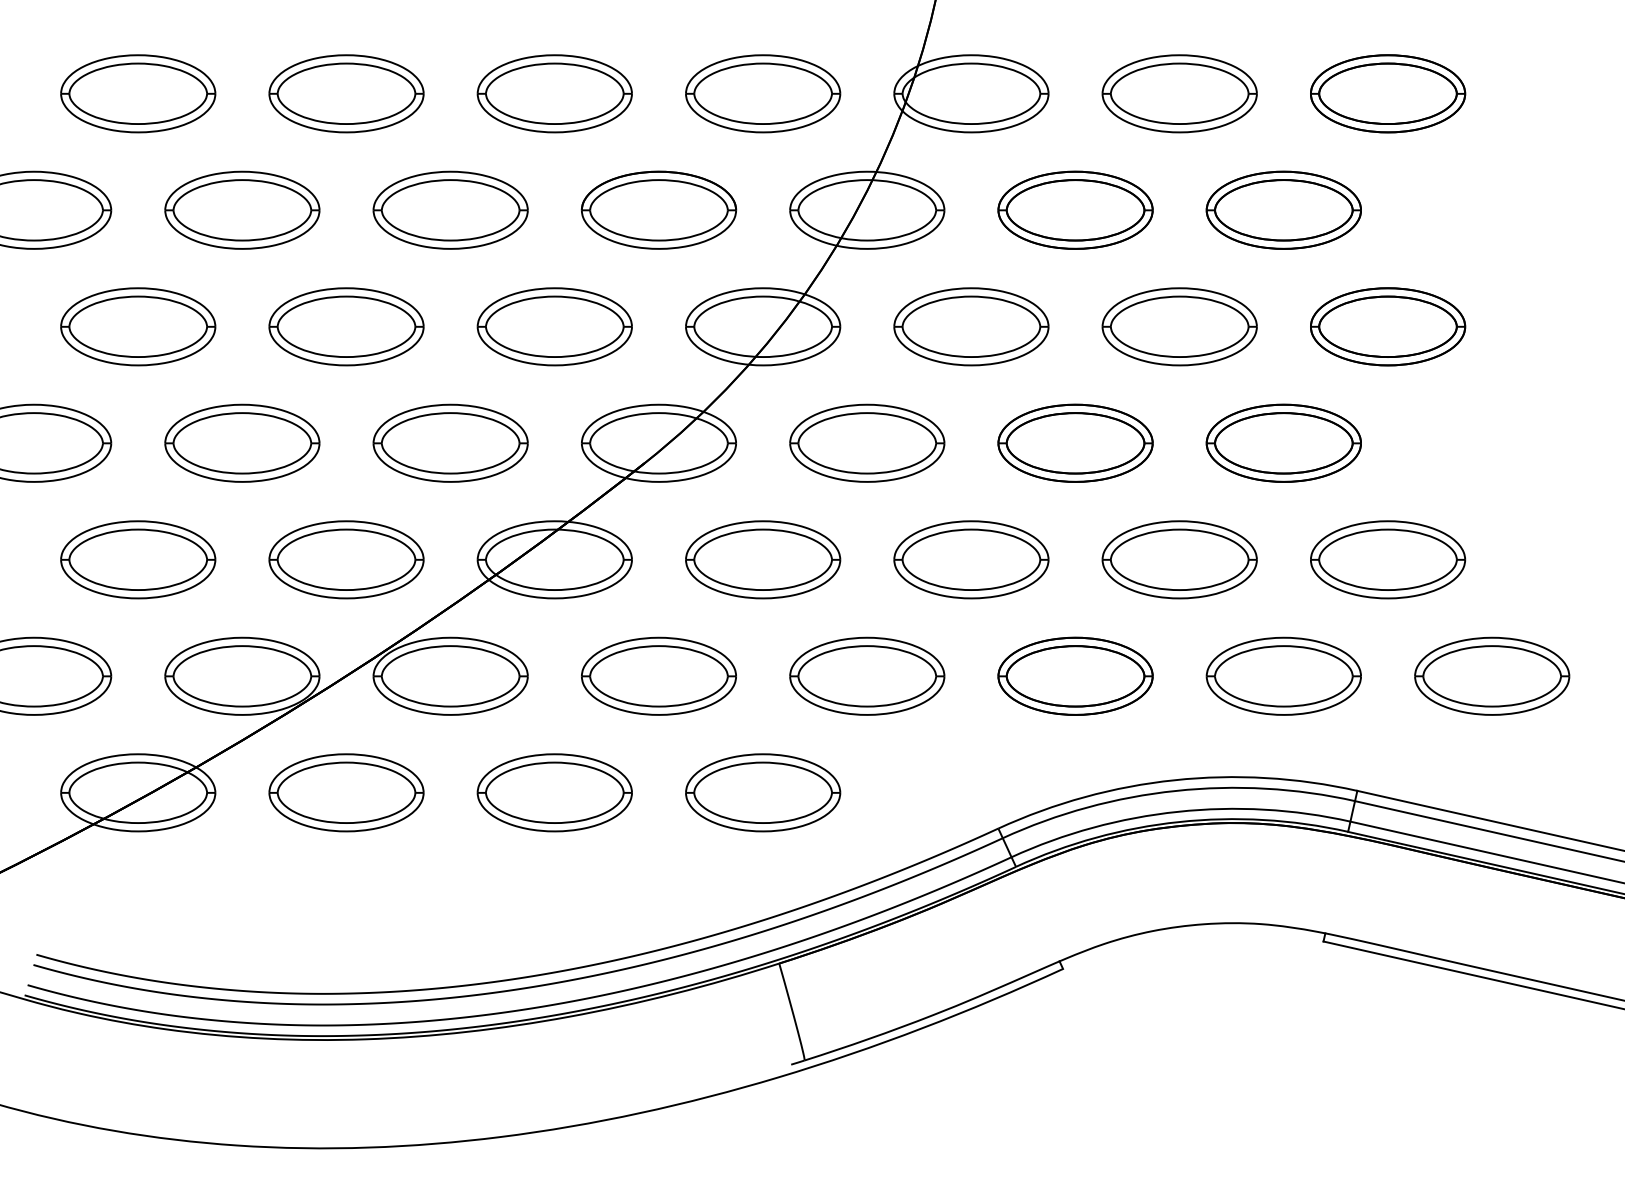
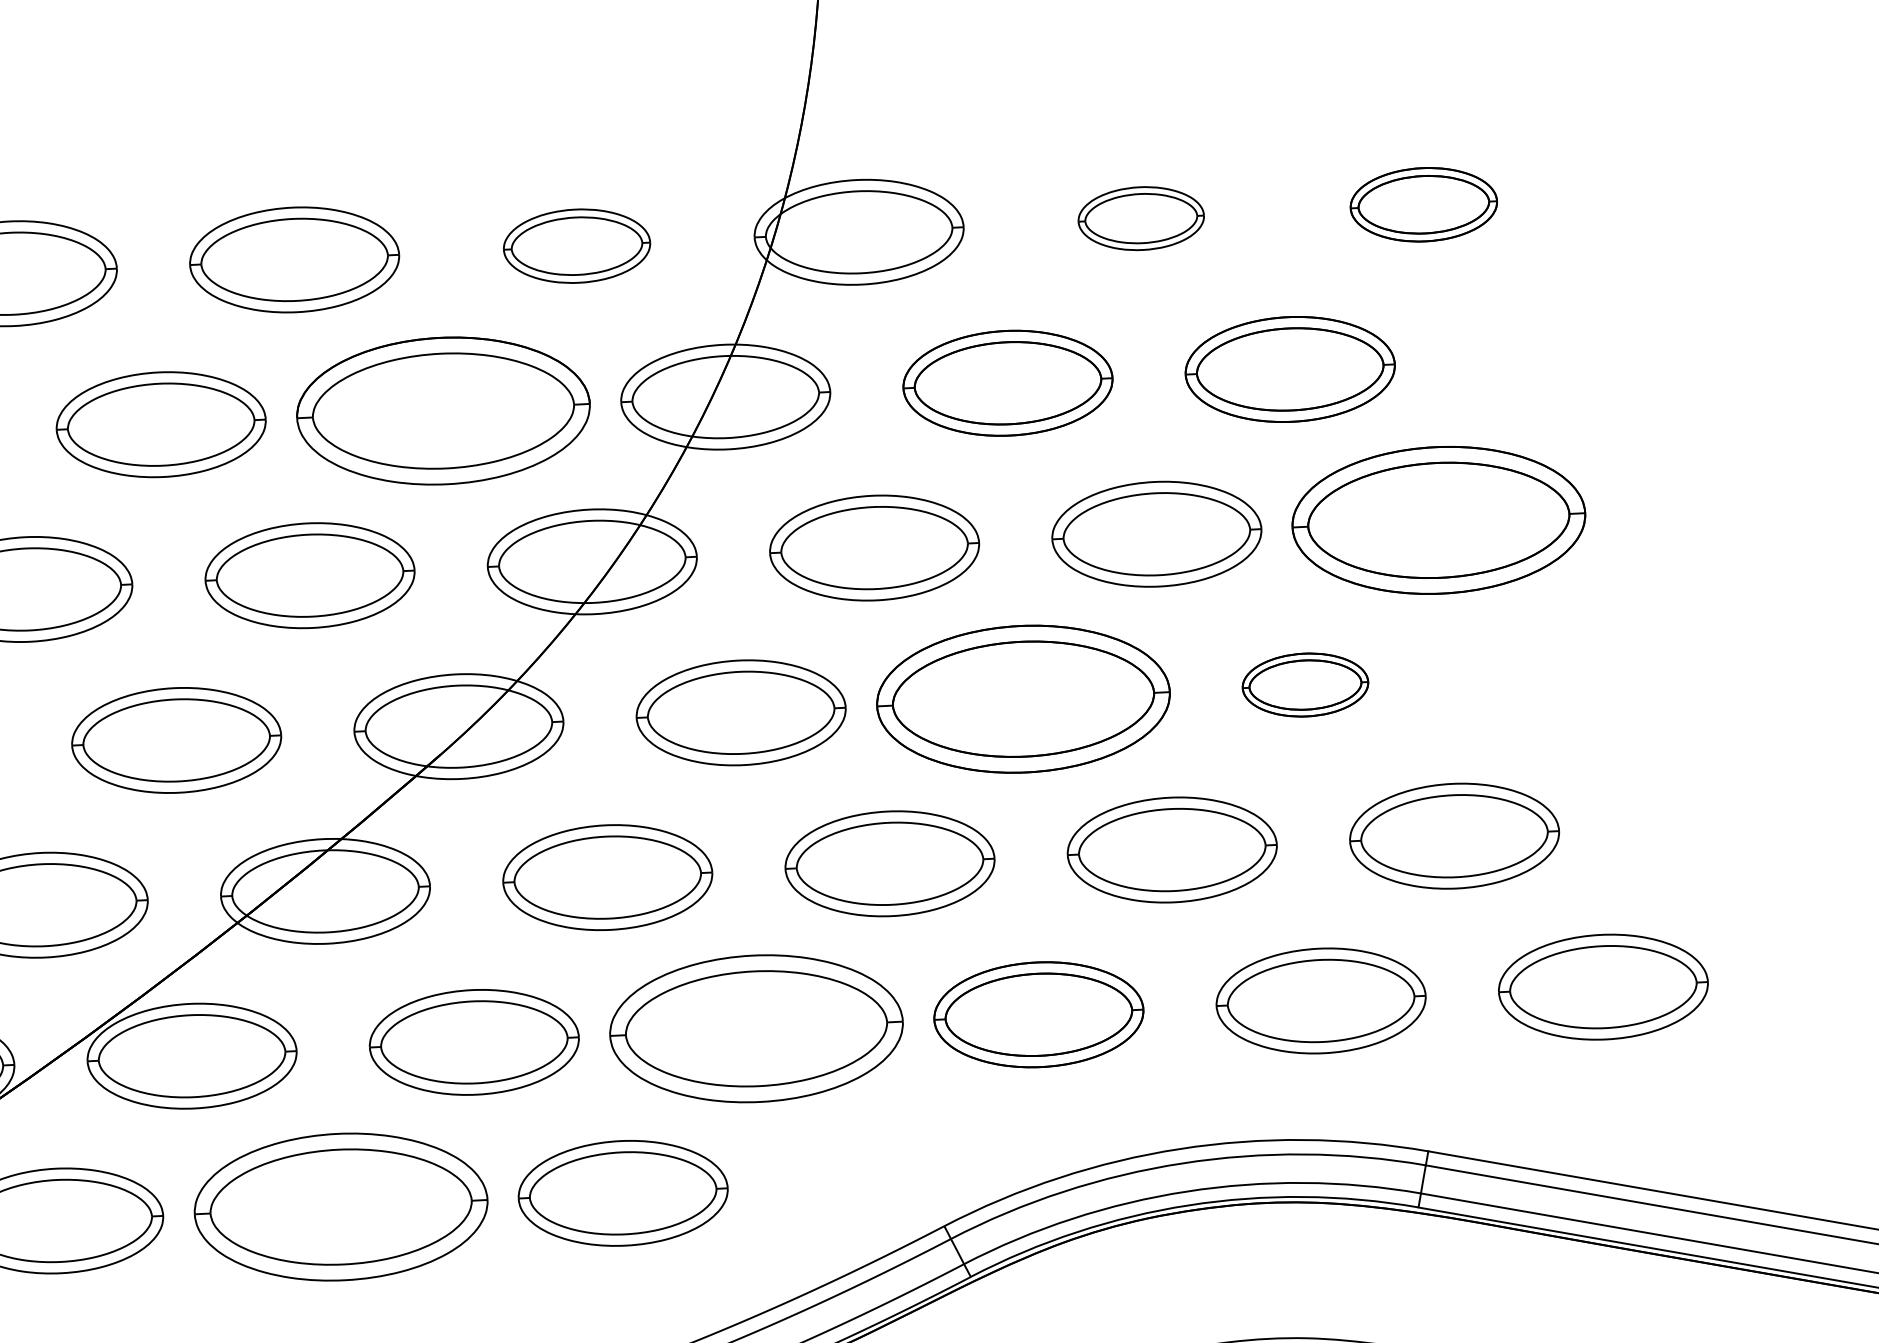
part: (763, 93) -> (577, 245), size x0.7
part: (1179, 93) -> (1141, 218), size x0.6
part: (1388, 93) -> (1424, 204), size x0.7
part: (658, 209) -> (442, 409), size x1.4
part: (1388, 326) -> (1439, 519), size x1.4
part: (1075, 442) -> (1023, 697), size x1.4
part: (1283, 442) -> (1305, 684), size x0.6
part: (867, 675) -> (756, 1027), size x1.4
part: (554, 792) -> (340, 1206), size x1.4

